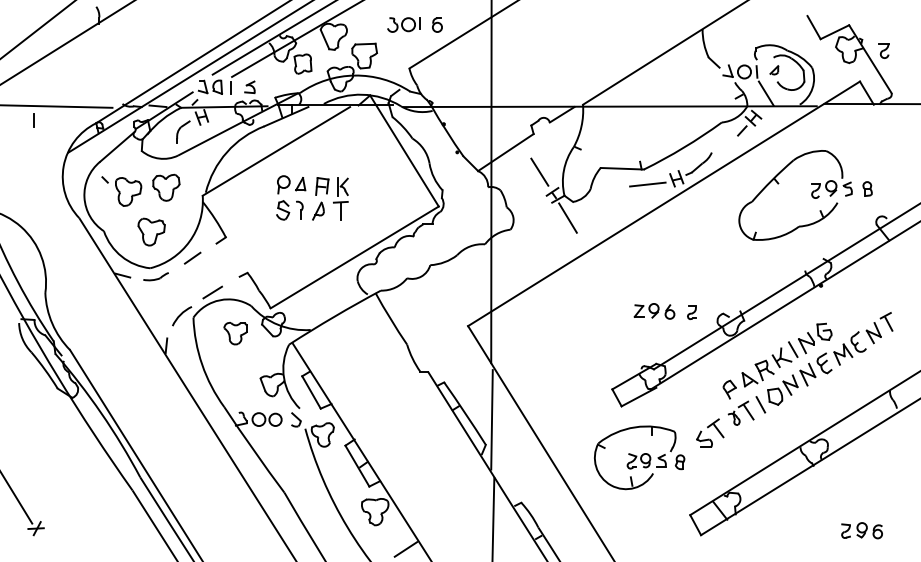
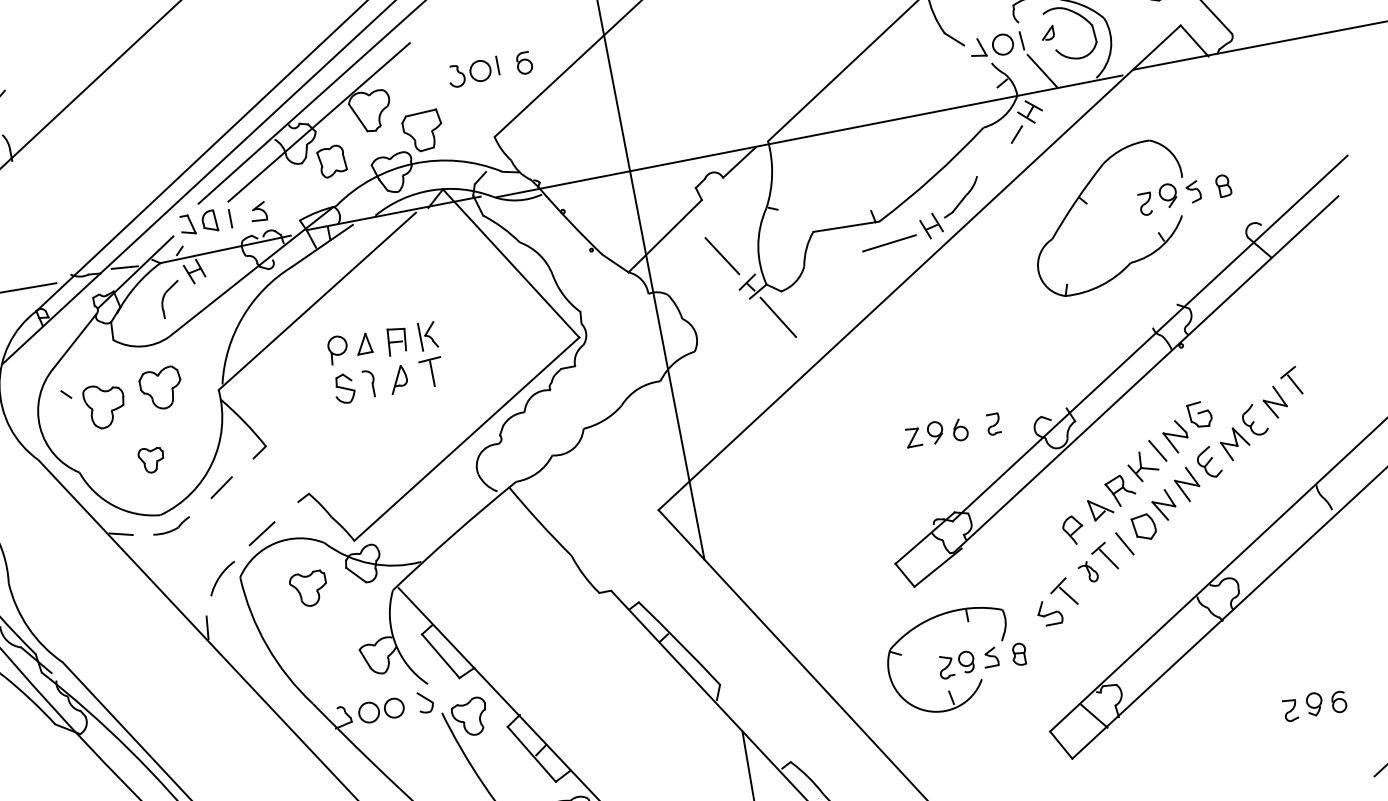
part: (151, 231) -> (151, 459), size x0.6
line: (491, 419) -> (721, 644), removed

